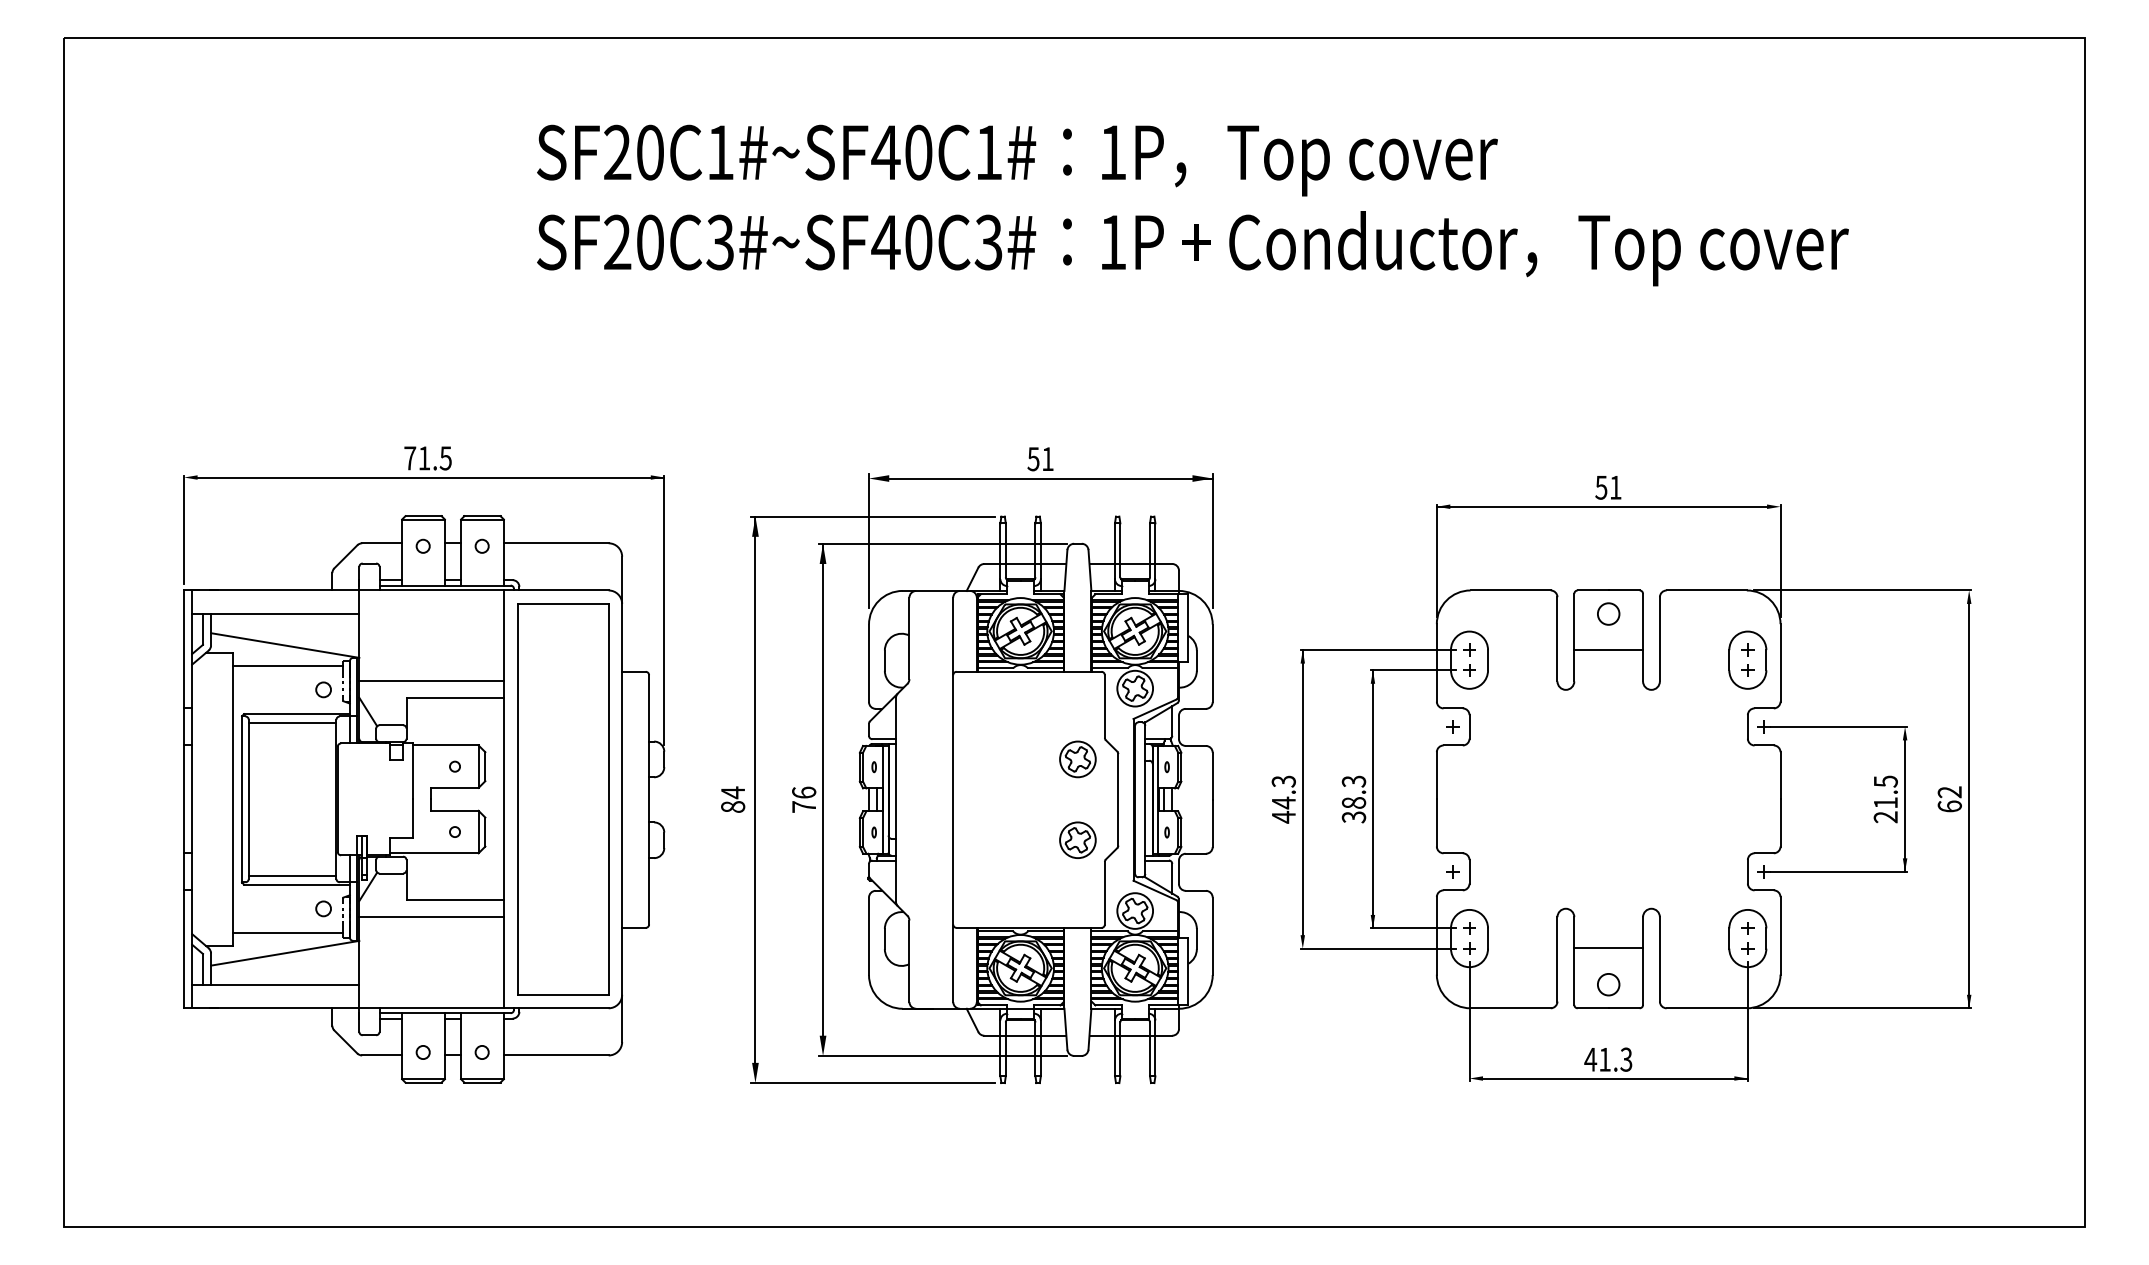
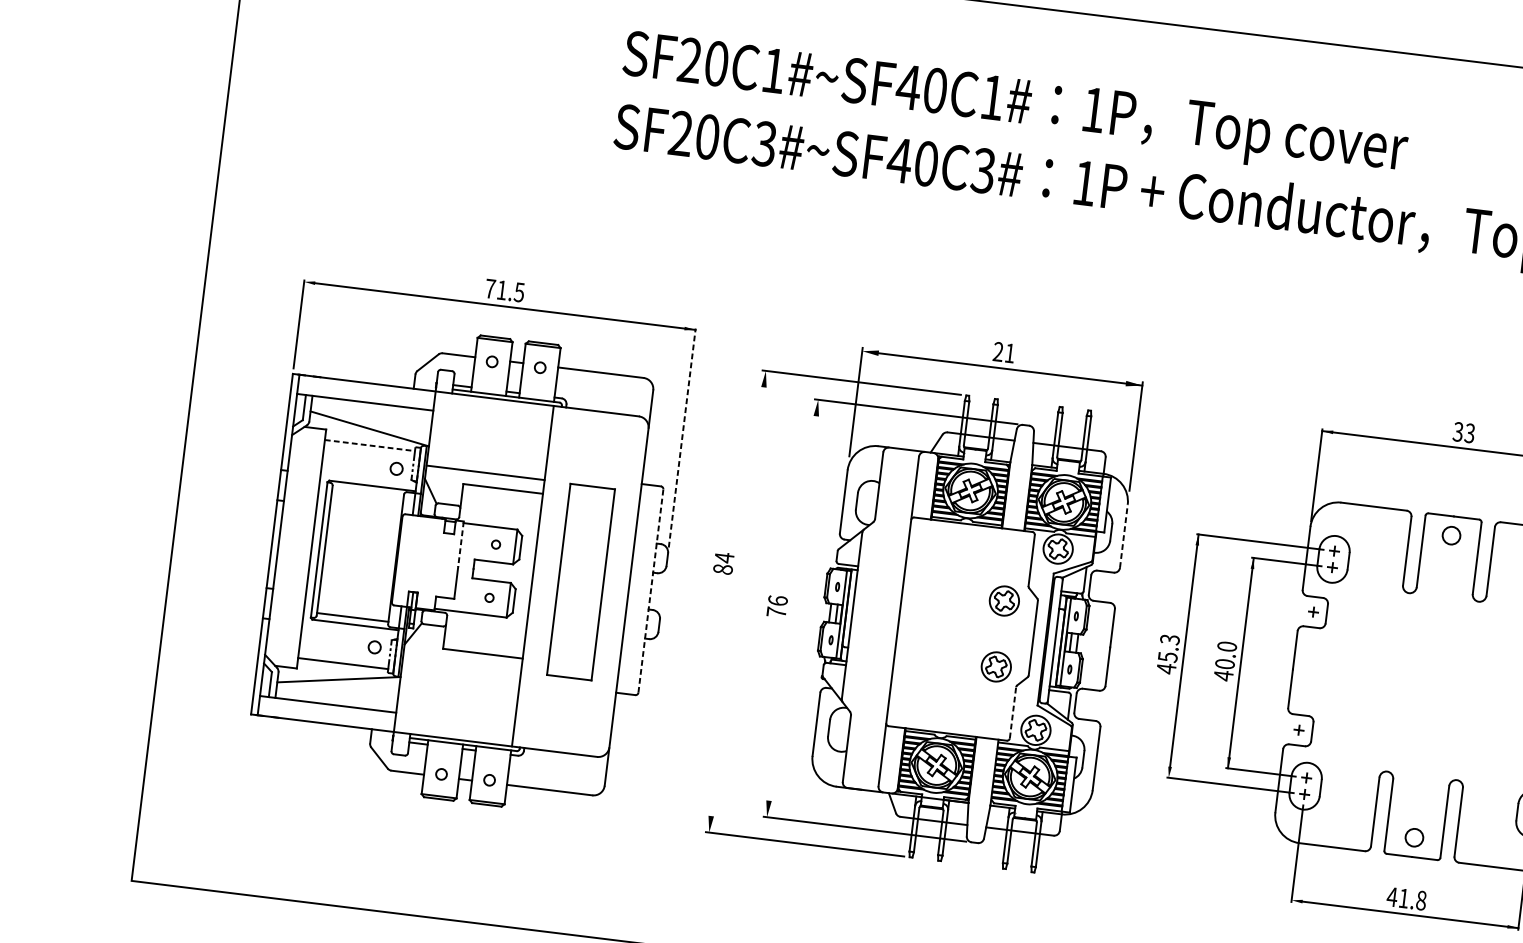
text: (1033, 459) -> (998, 352), 51 -> 21
text: (1608, 487) -> (1464, 432), 51 -> 33
line: (664, 609) -> (682, 437), solid -> dashed
line: (1608, 650) -> (1447, 565), removed
line: (1212, 663) -> (1123, 536), solid -> dashed
line: (288, 665) -> (370, 445), solid -> dashed
line: (292, 722) -> (368, 492), removed
line: (412, 771) -> (460, 544), solid -> dashed
line: (755, 789) -> (738, 593), removed
line: (823, 789) -> (794, 600), removed
part: (563, 799) -> (581, 582), size x0.6
line: (649, 799) -> (651, 590), solid -> dashed
text: (733, 799) -> (724, 563), moved
text: (1353, 799) -> (1225, 661), 38.3 -> 40.0
text: (1283, 802) -> (1167, 656), 44.3 -> 45.3
line: (1104, 892) -> (1012, 712), solid -> dashed
line: (431, 917) -> (461, 665), removed
line: (1608, 948) -> (1417, 808), removed
text: (1626, 1059) -> (1421, 900), 41.3 -> 41.8

